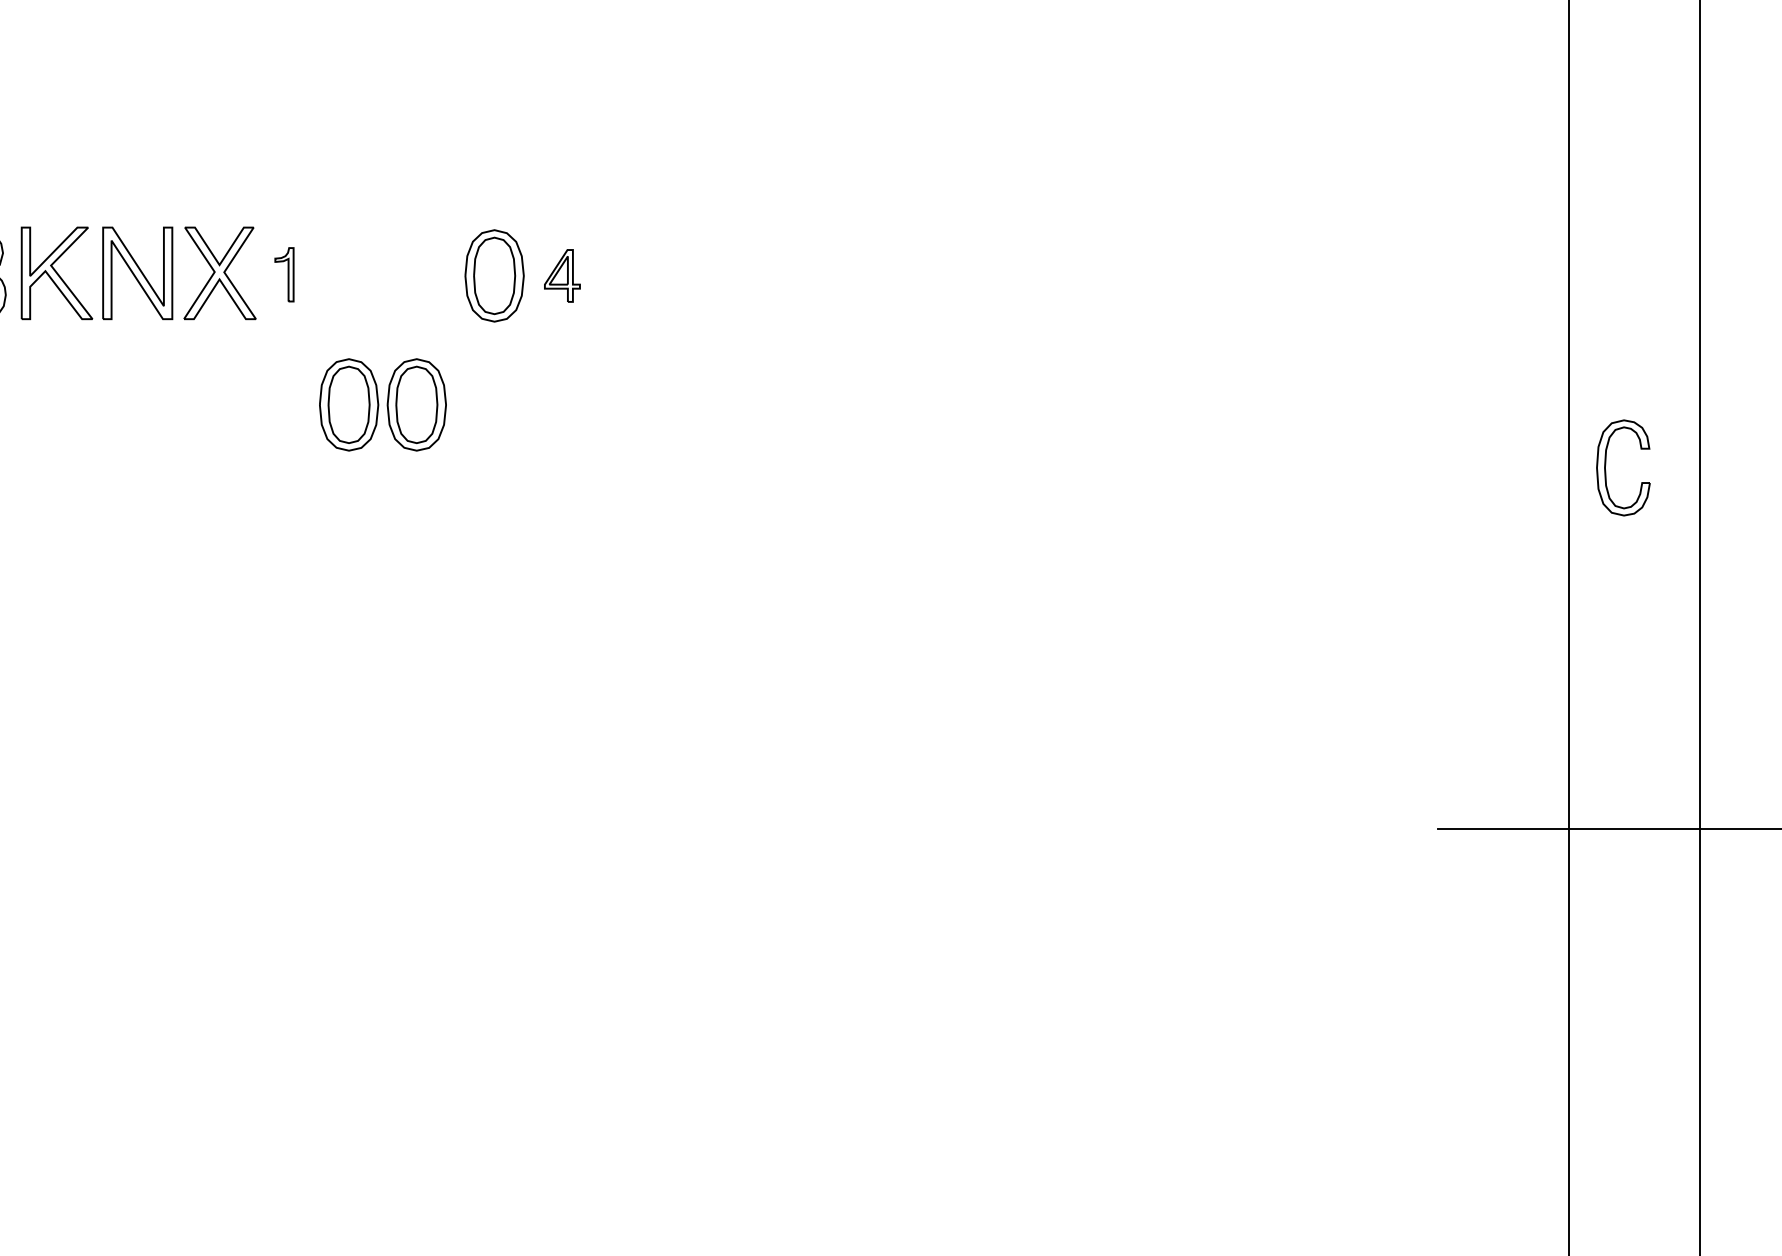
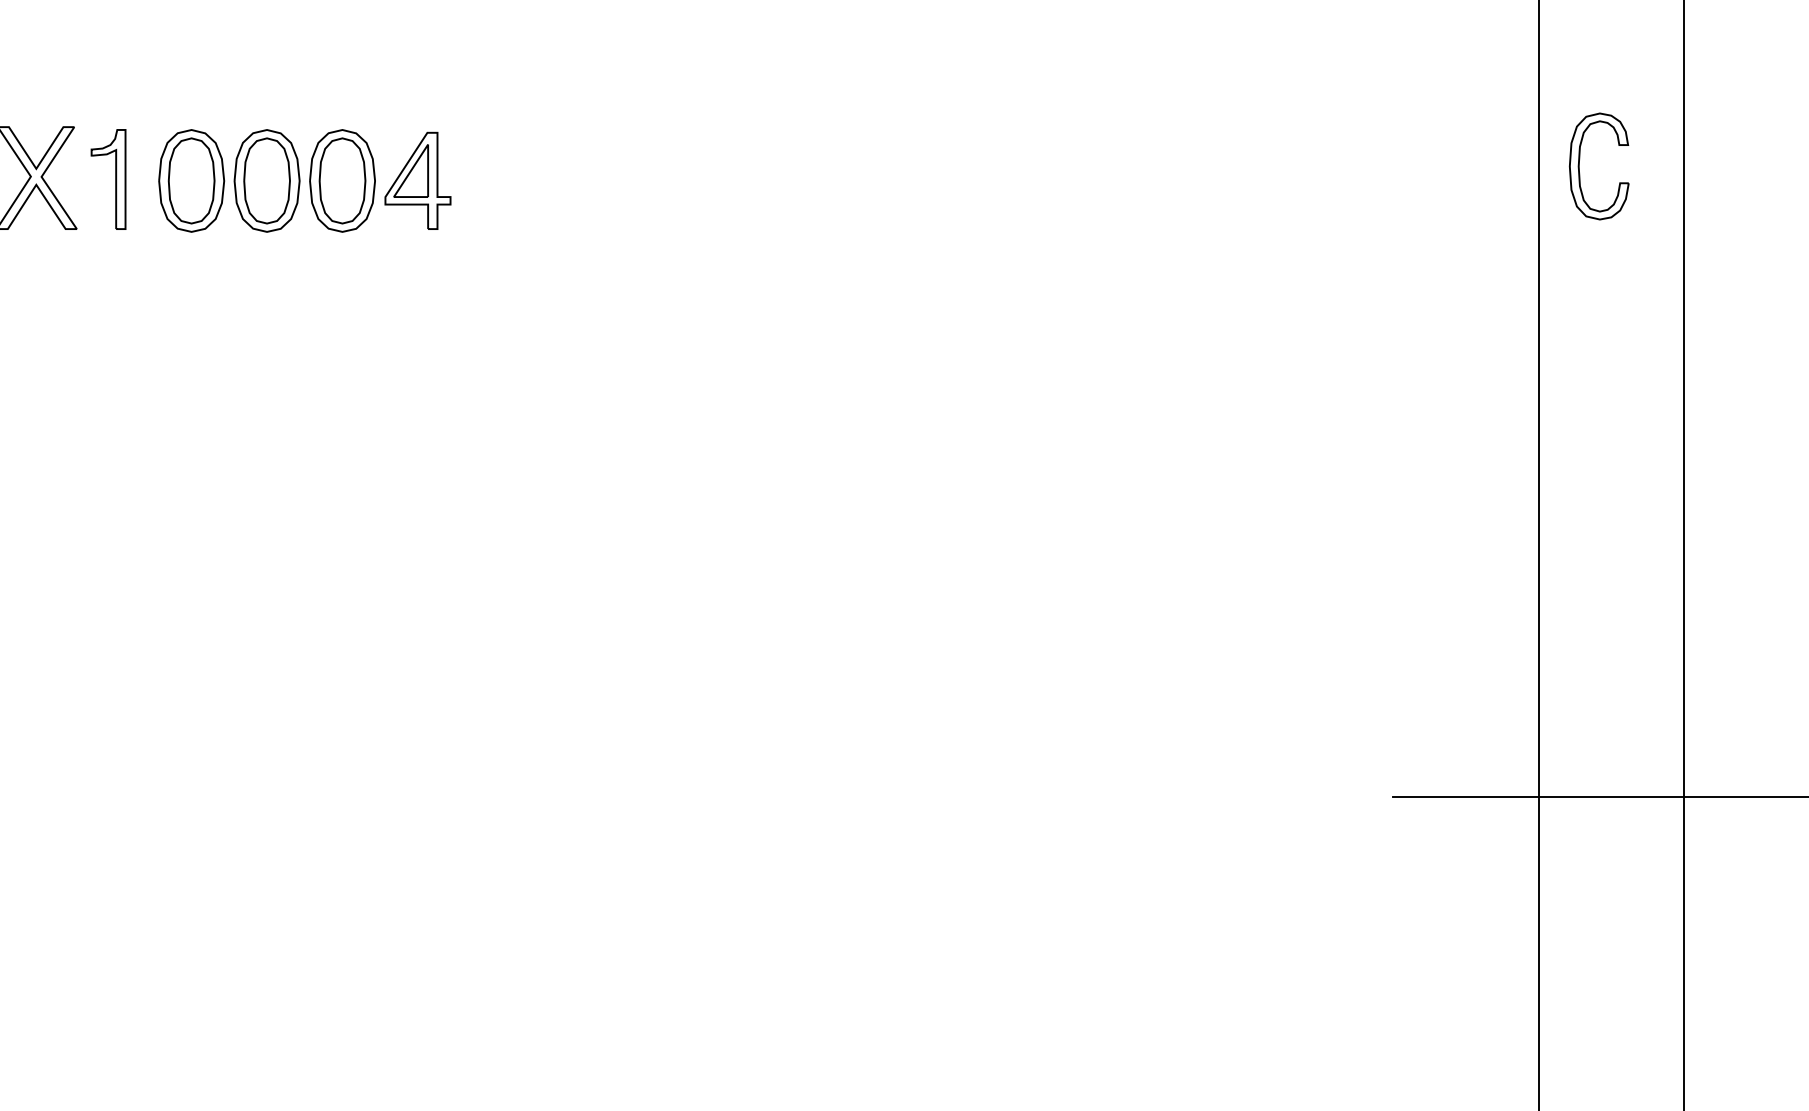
part: (284, 274) -> (108, 179), size x1.67
part: (562, 275) -> (418, 180), size x1.67
part: (382, 404) -> (228, 180), moved
part: (1606, 464) -> (1580, 162), moved

